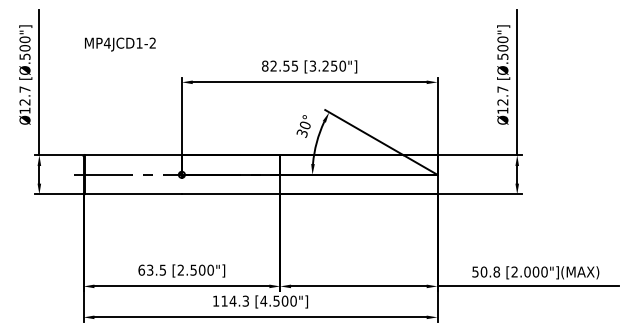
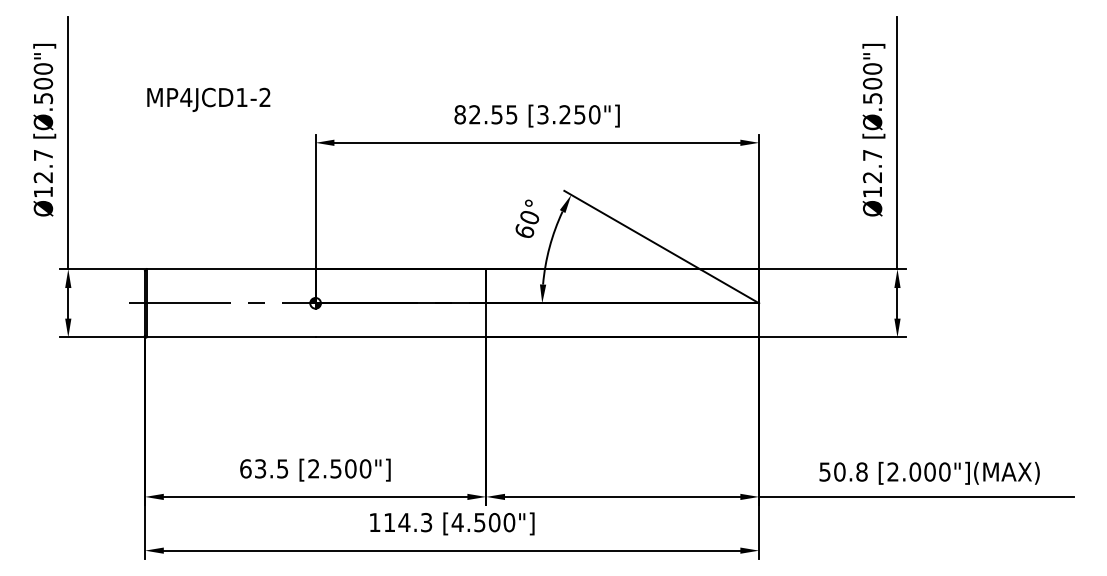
text: (120, 44) -> (209, 99), moved
text: (301, 133) -> (523, 231), 30° -> 60°

